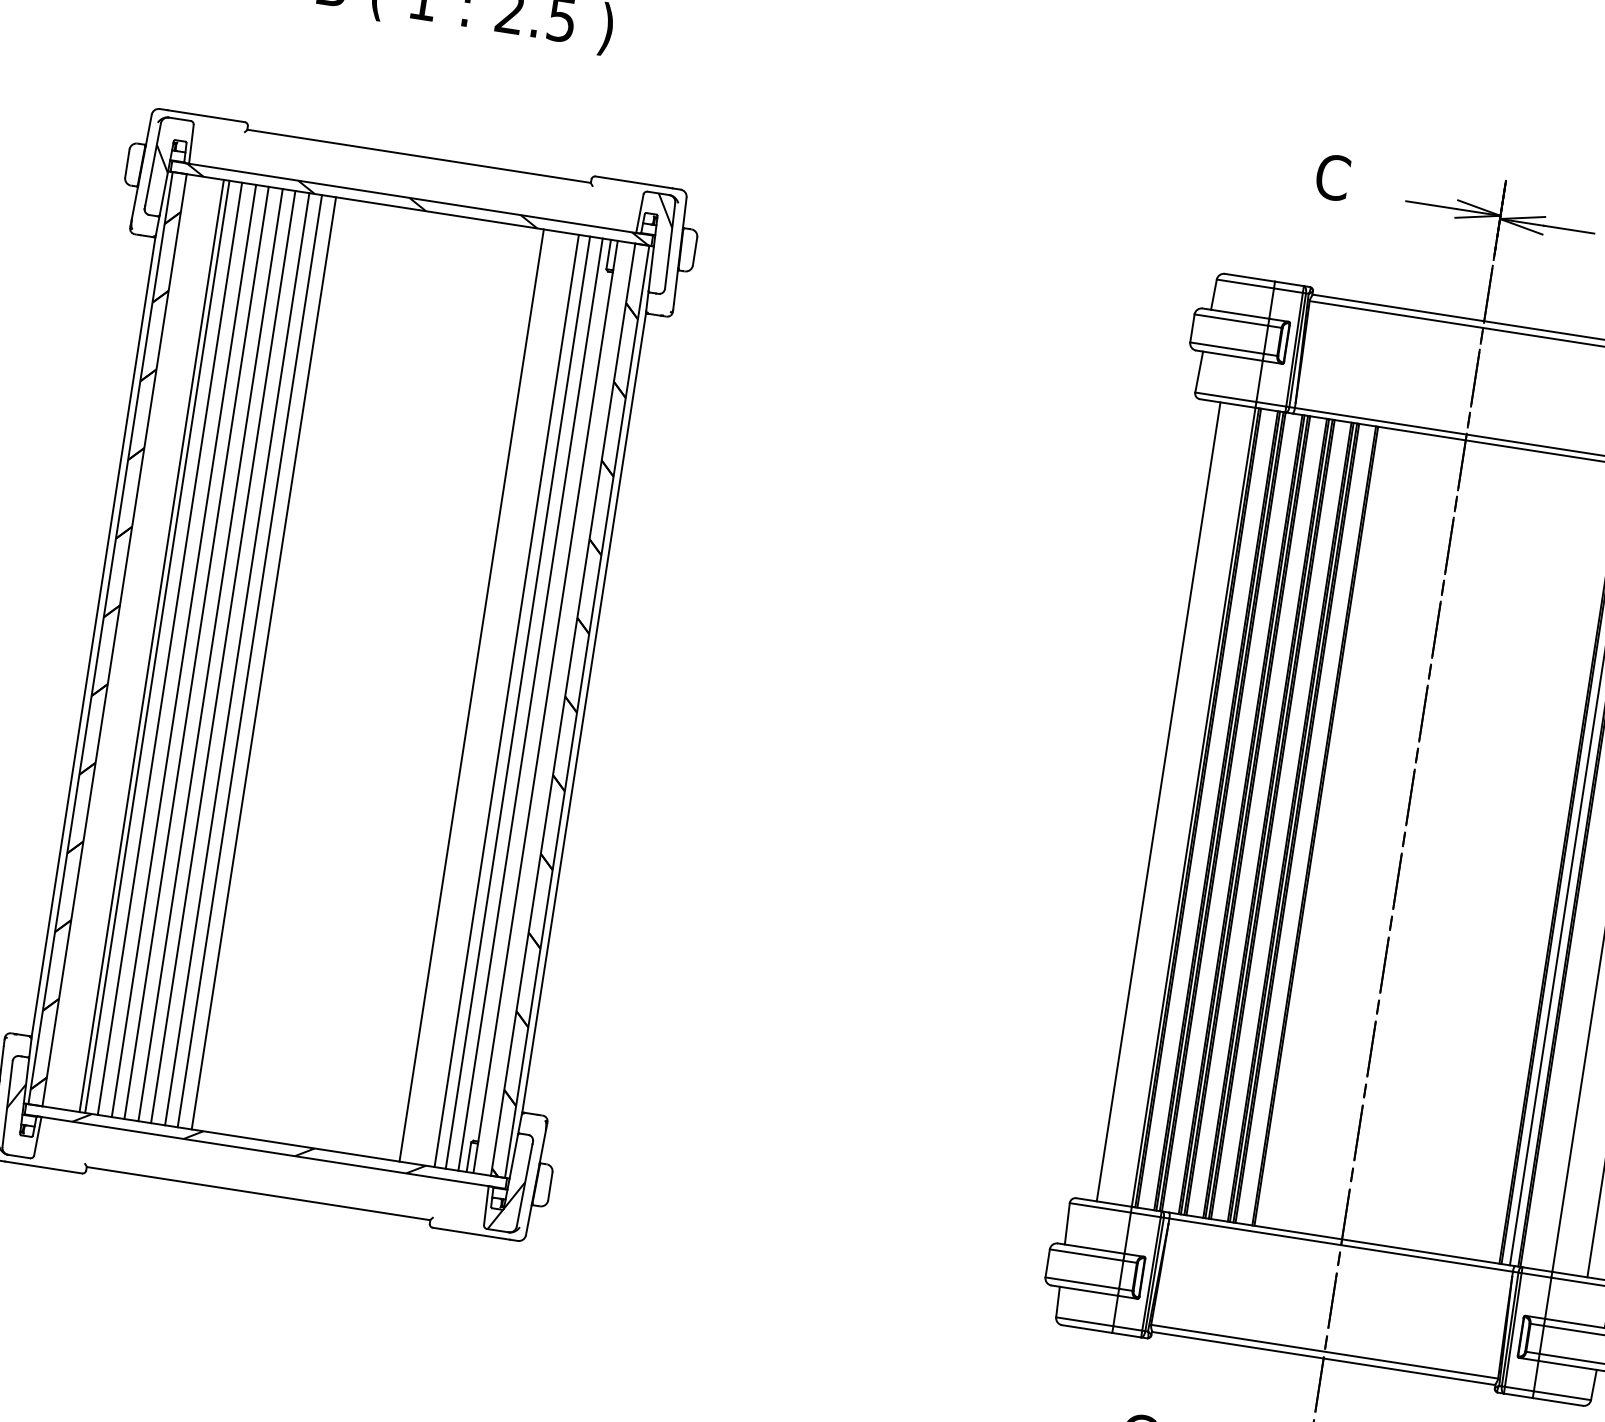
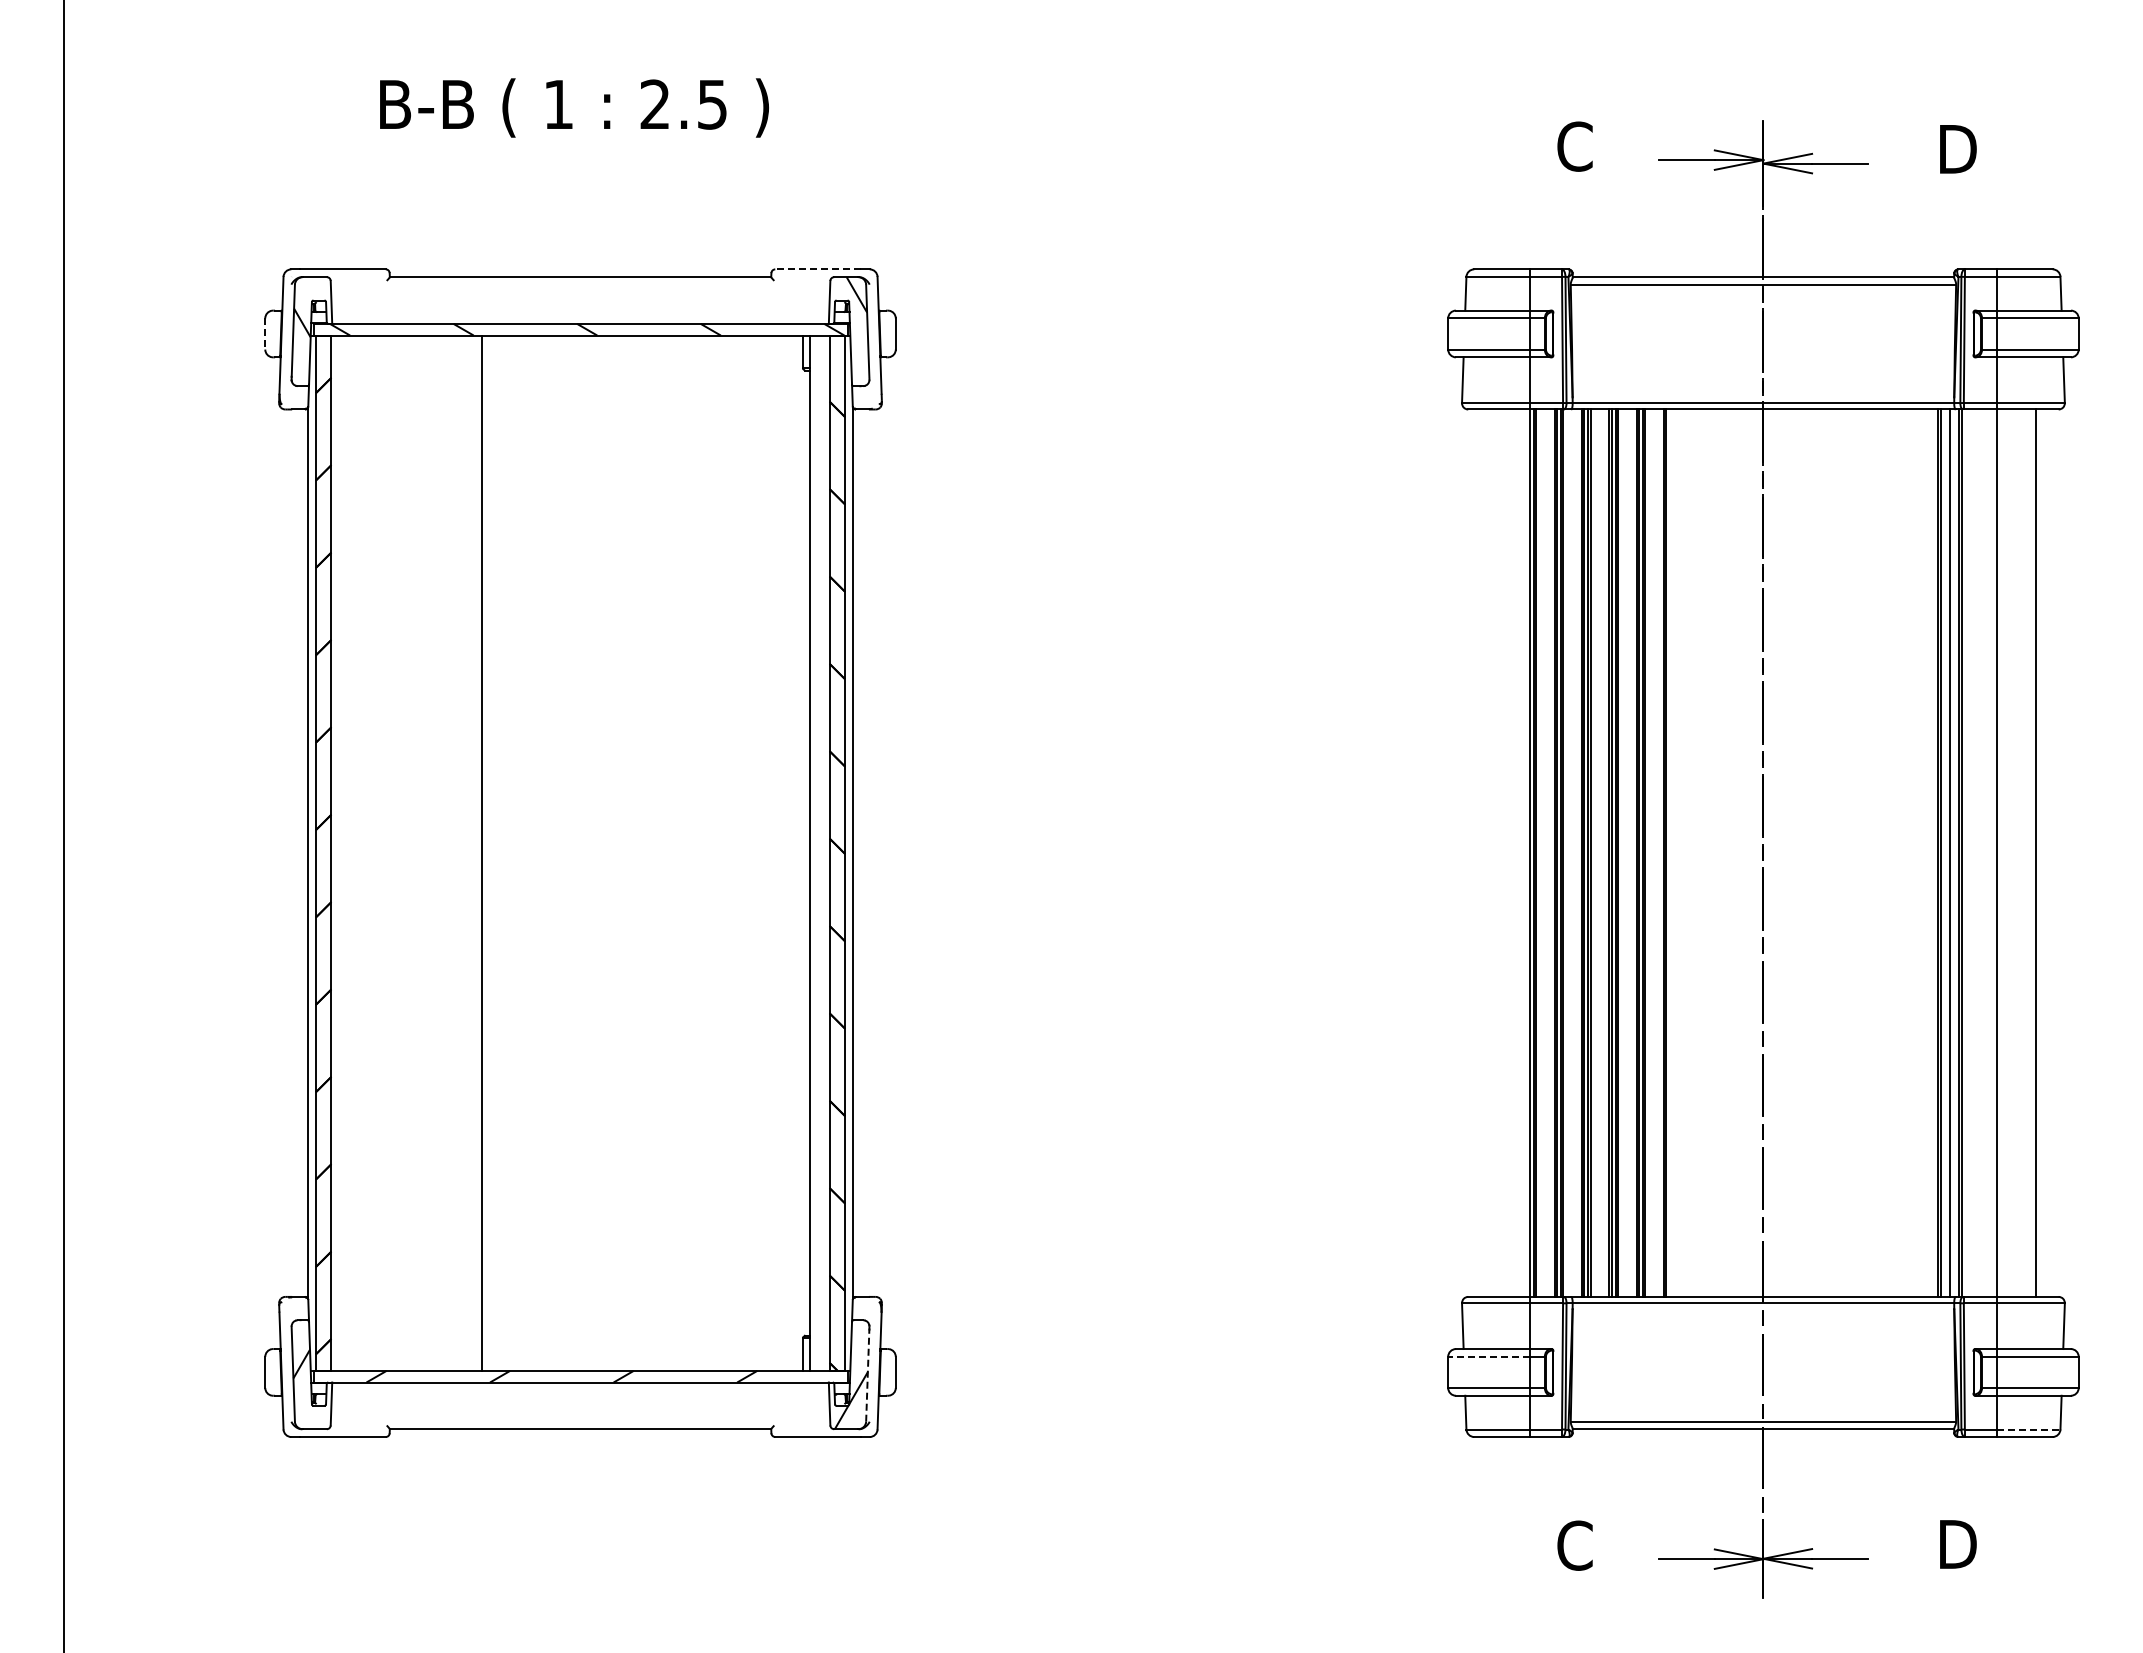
line: (127, 163) -> (265, 333), solid -> dashed
line: (634, 182) -> (818, 269), solid -> dashed
line: (151, 645) -> (372, 852), removed
line: (157, 646) -> (378, 852), removed
line: (169, 648) -> (392, 852), removed
line: (184, 650) -> (408, 852), removed
line: (196, 652) -> (422, 852), removed
line: (211, 654) -> (438, 852), removed
line: (223, 656) -> (452, 852), removed
line: (237, 658) -> (467, 852), removed
line: (264, 662) -> (497, 852), removed
line: (472, 694) -> (728, 852), removed
line: (506, 700) -> (766, 852), removed
line: (518, 702) -> (779, 852), removed
line: (530, 704) -> (793, 852), removed
line: (1159, 801) -> (1491, 852), removed
line: (524, 1184) -> (867, 1374), solid -> dashed
line: (1087, 1254) -> (1489, 1356), solid -> dashed
line: (1562, 1395) -> (2028, 1429), solid -> dashed

